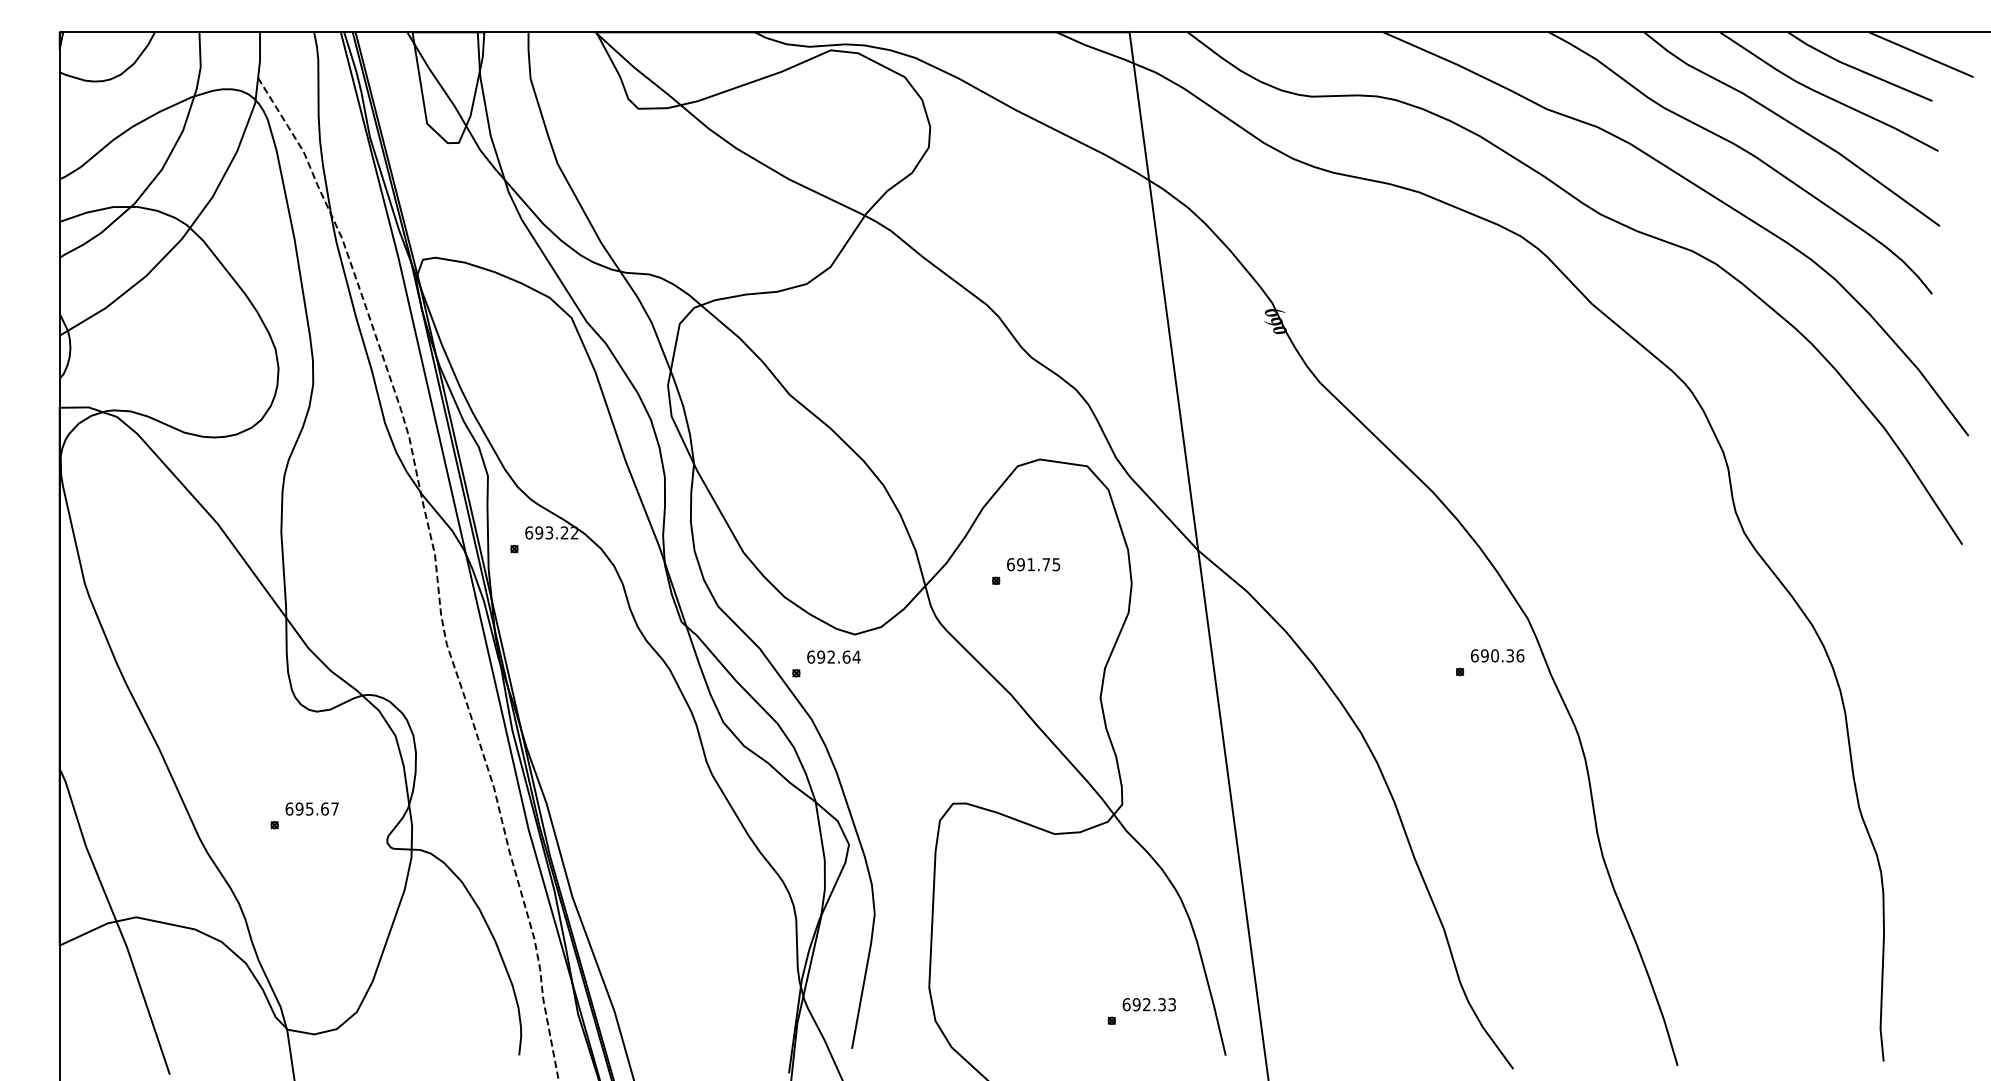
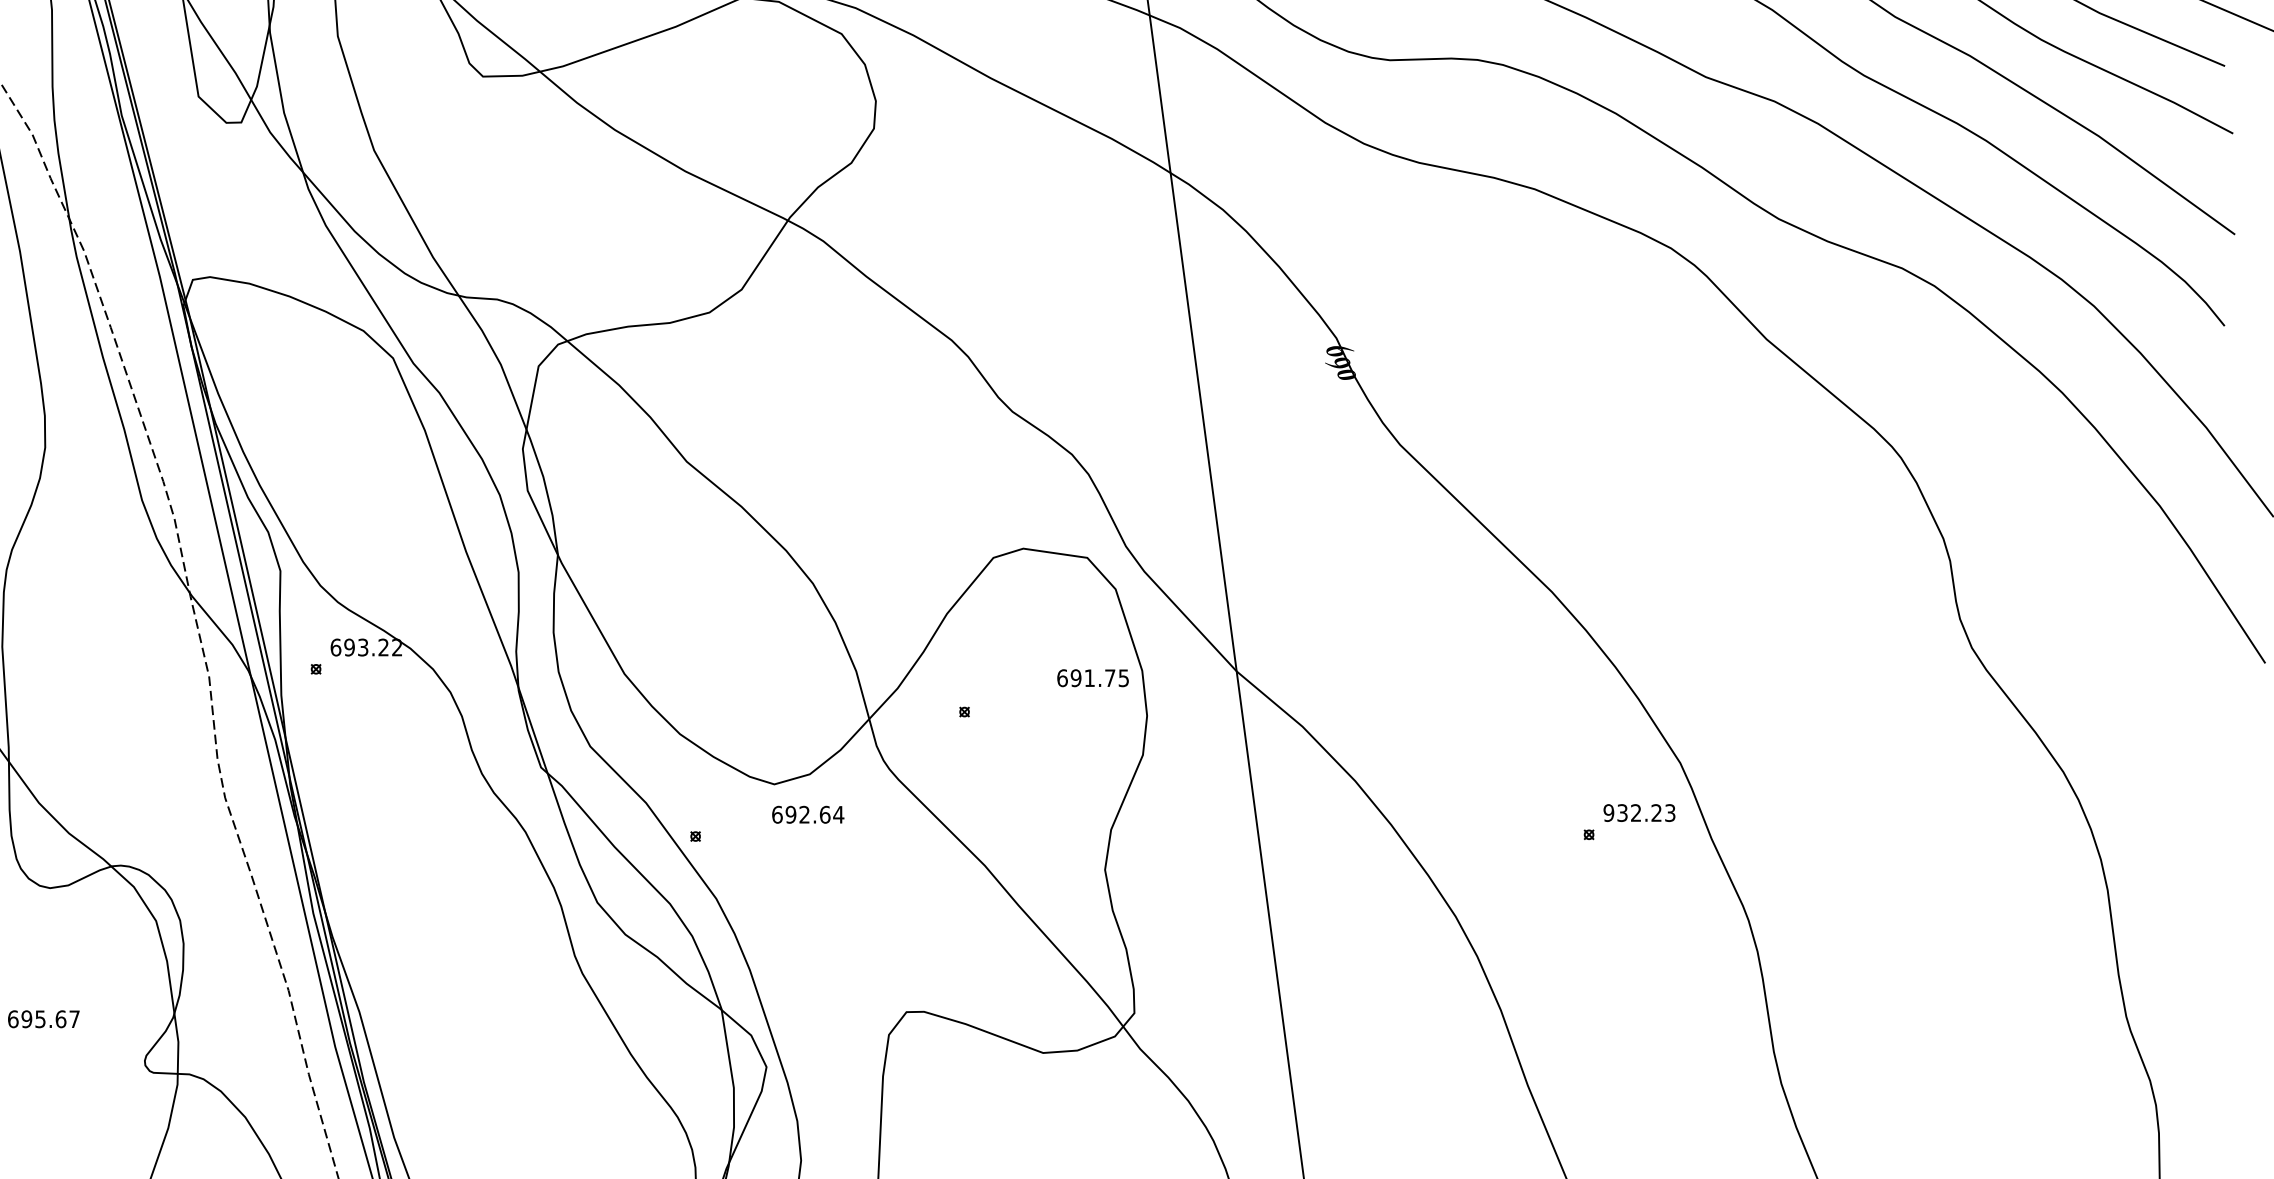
text: (1033, 564) -> (1092, 677), moved
text: (1497, 655) -> (1639, 812), 690.36 -> 932.23
text: (833, 656) -> (807, 813), moved

